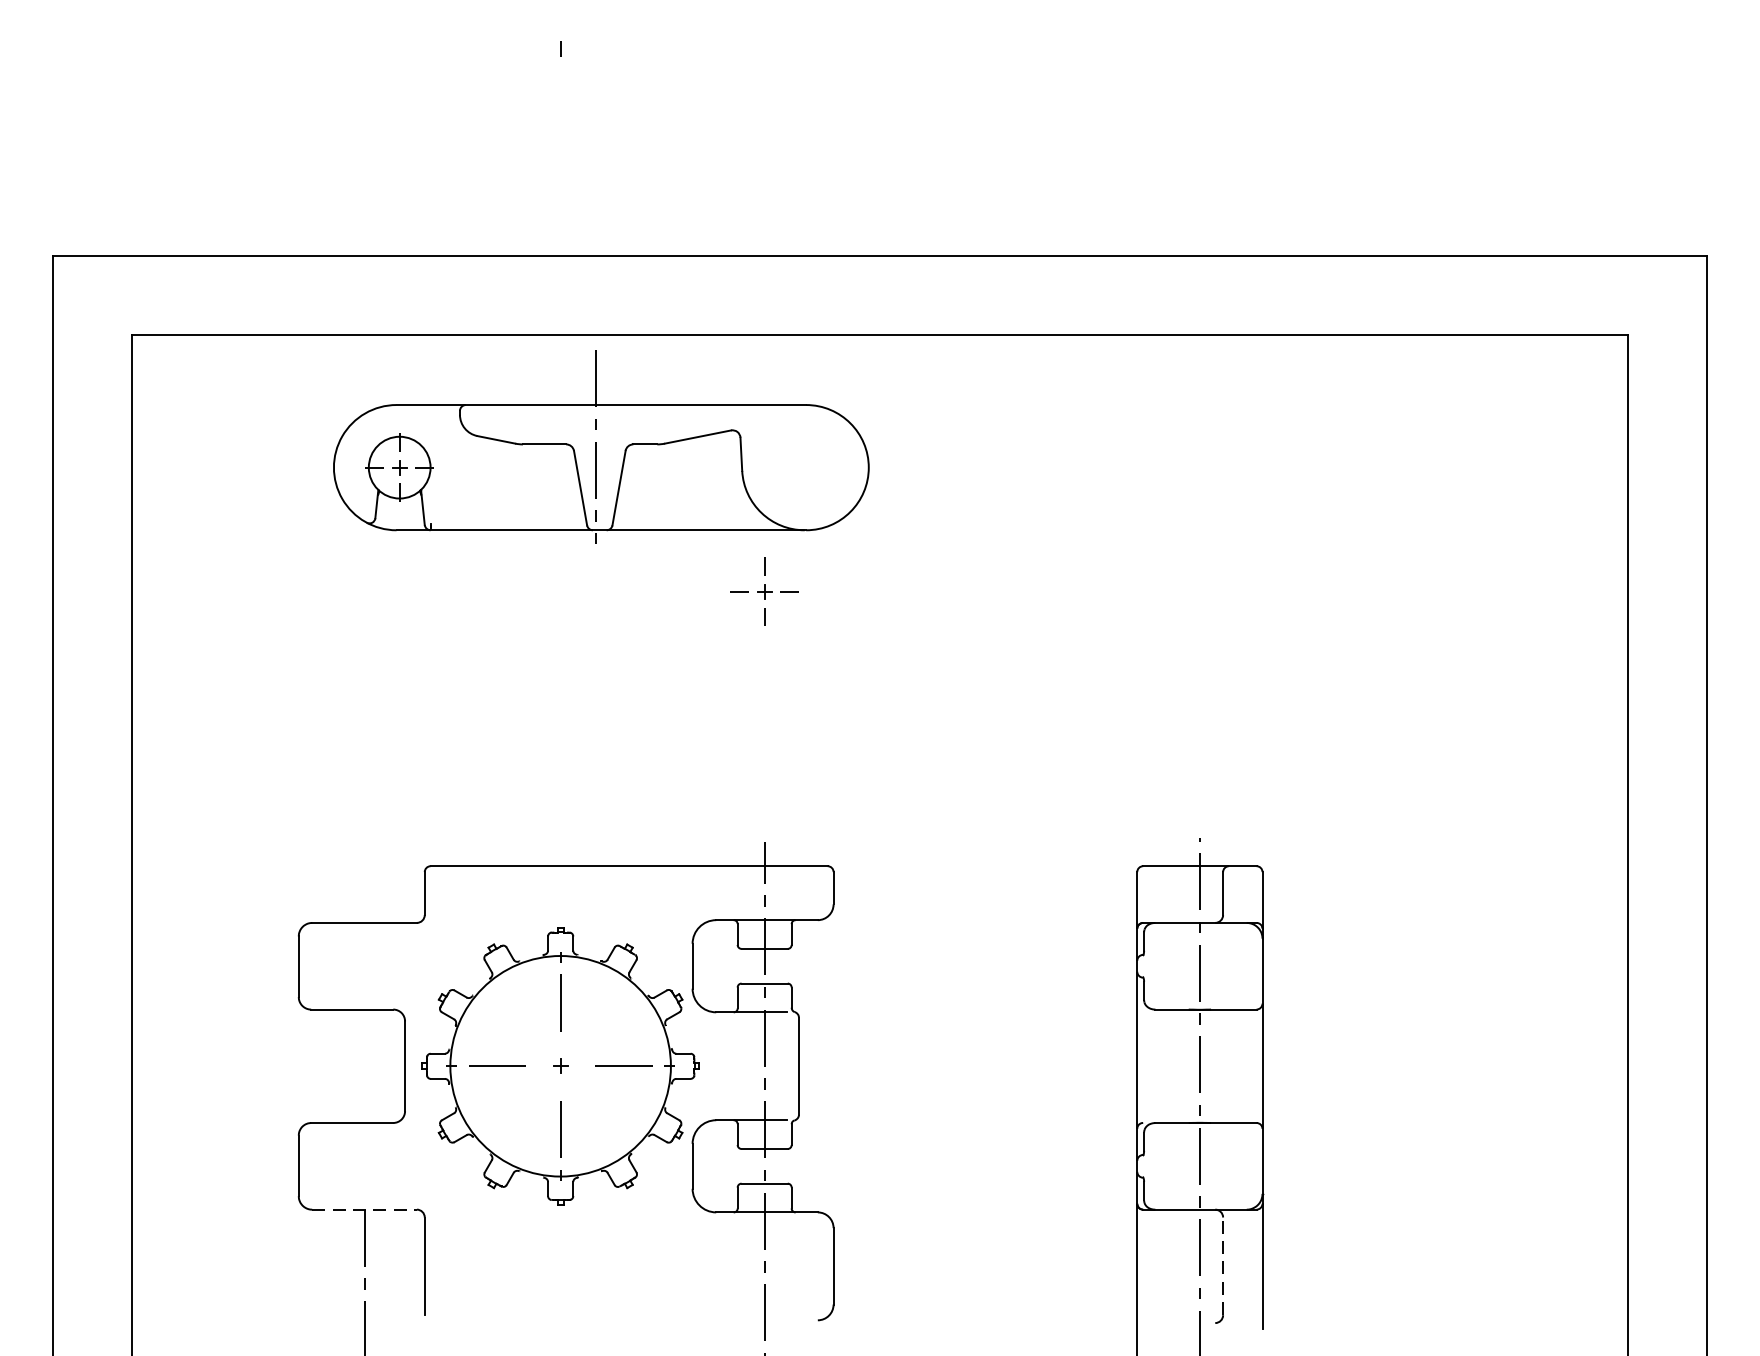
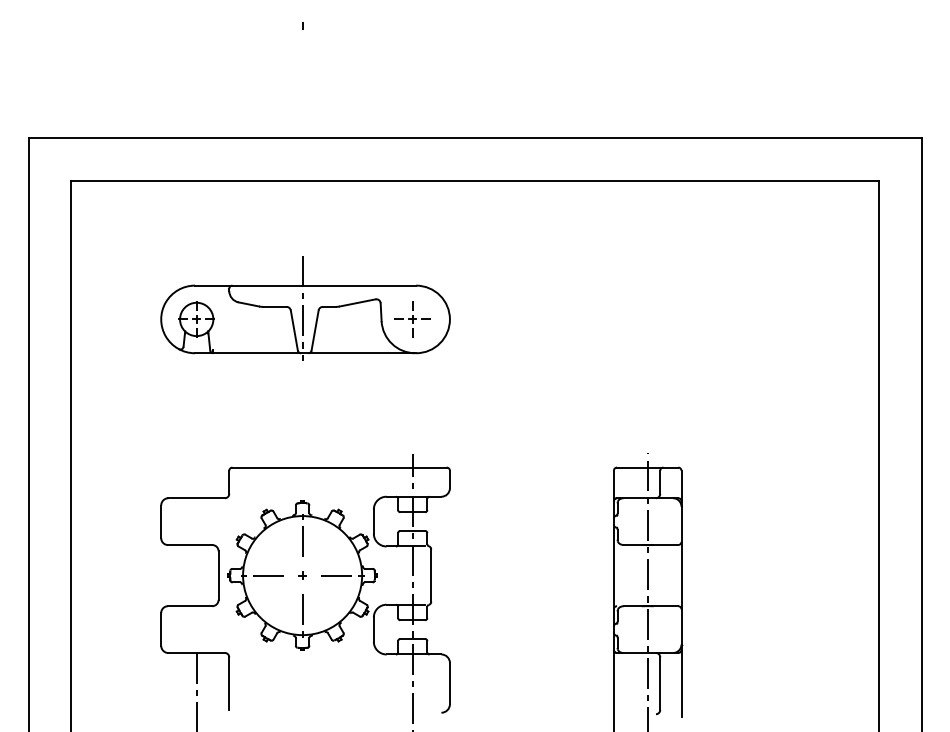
part: (601, 447) -> (305, 308), moved
line: (365, 1210) -> (197, 653), dashed -> solid
line: (1223, 1266) -> (660, 683), dashed -> solid

